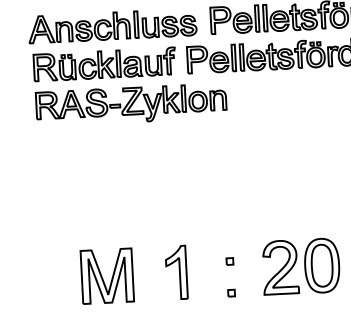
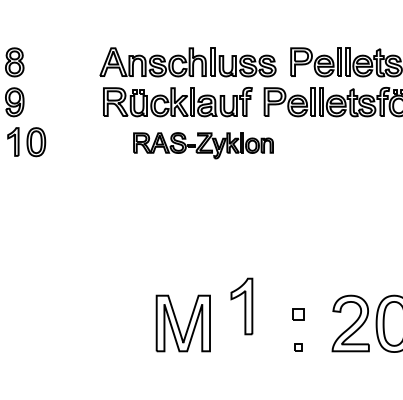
part: (131, 104) -> (203, 145), size x0.7
part: (230, 261) -> (298, 314), size x1.6
part: (176, 272) -> (241, 306), moved
part: (106, 276) -> (182, 323), moved

